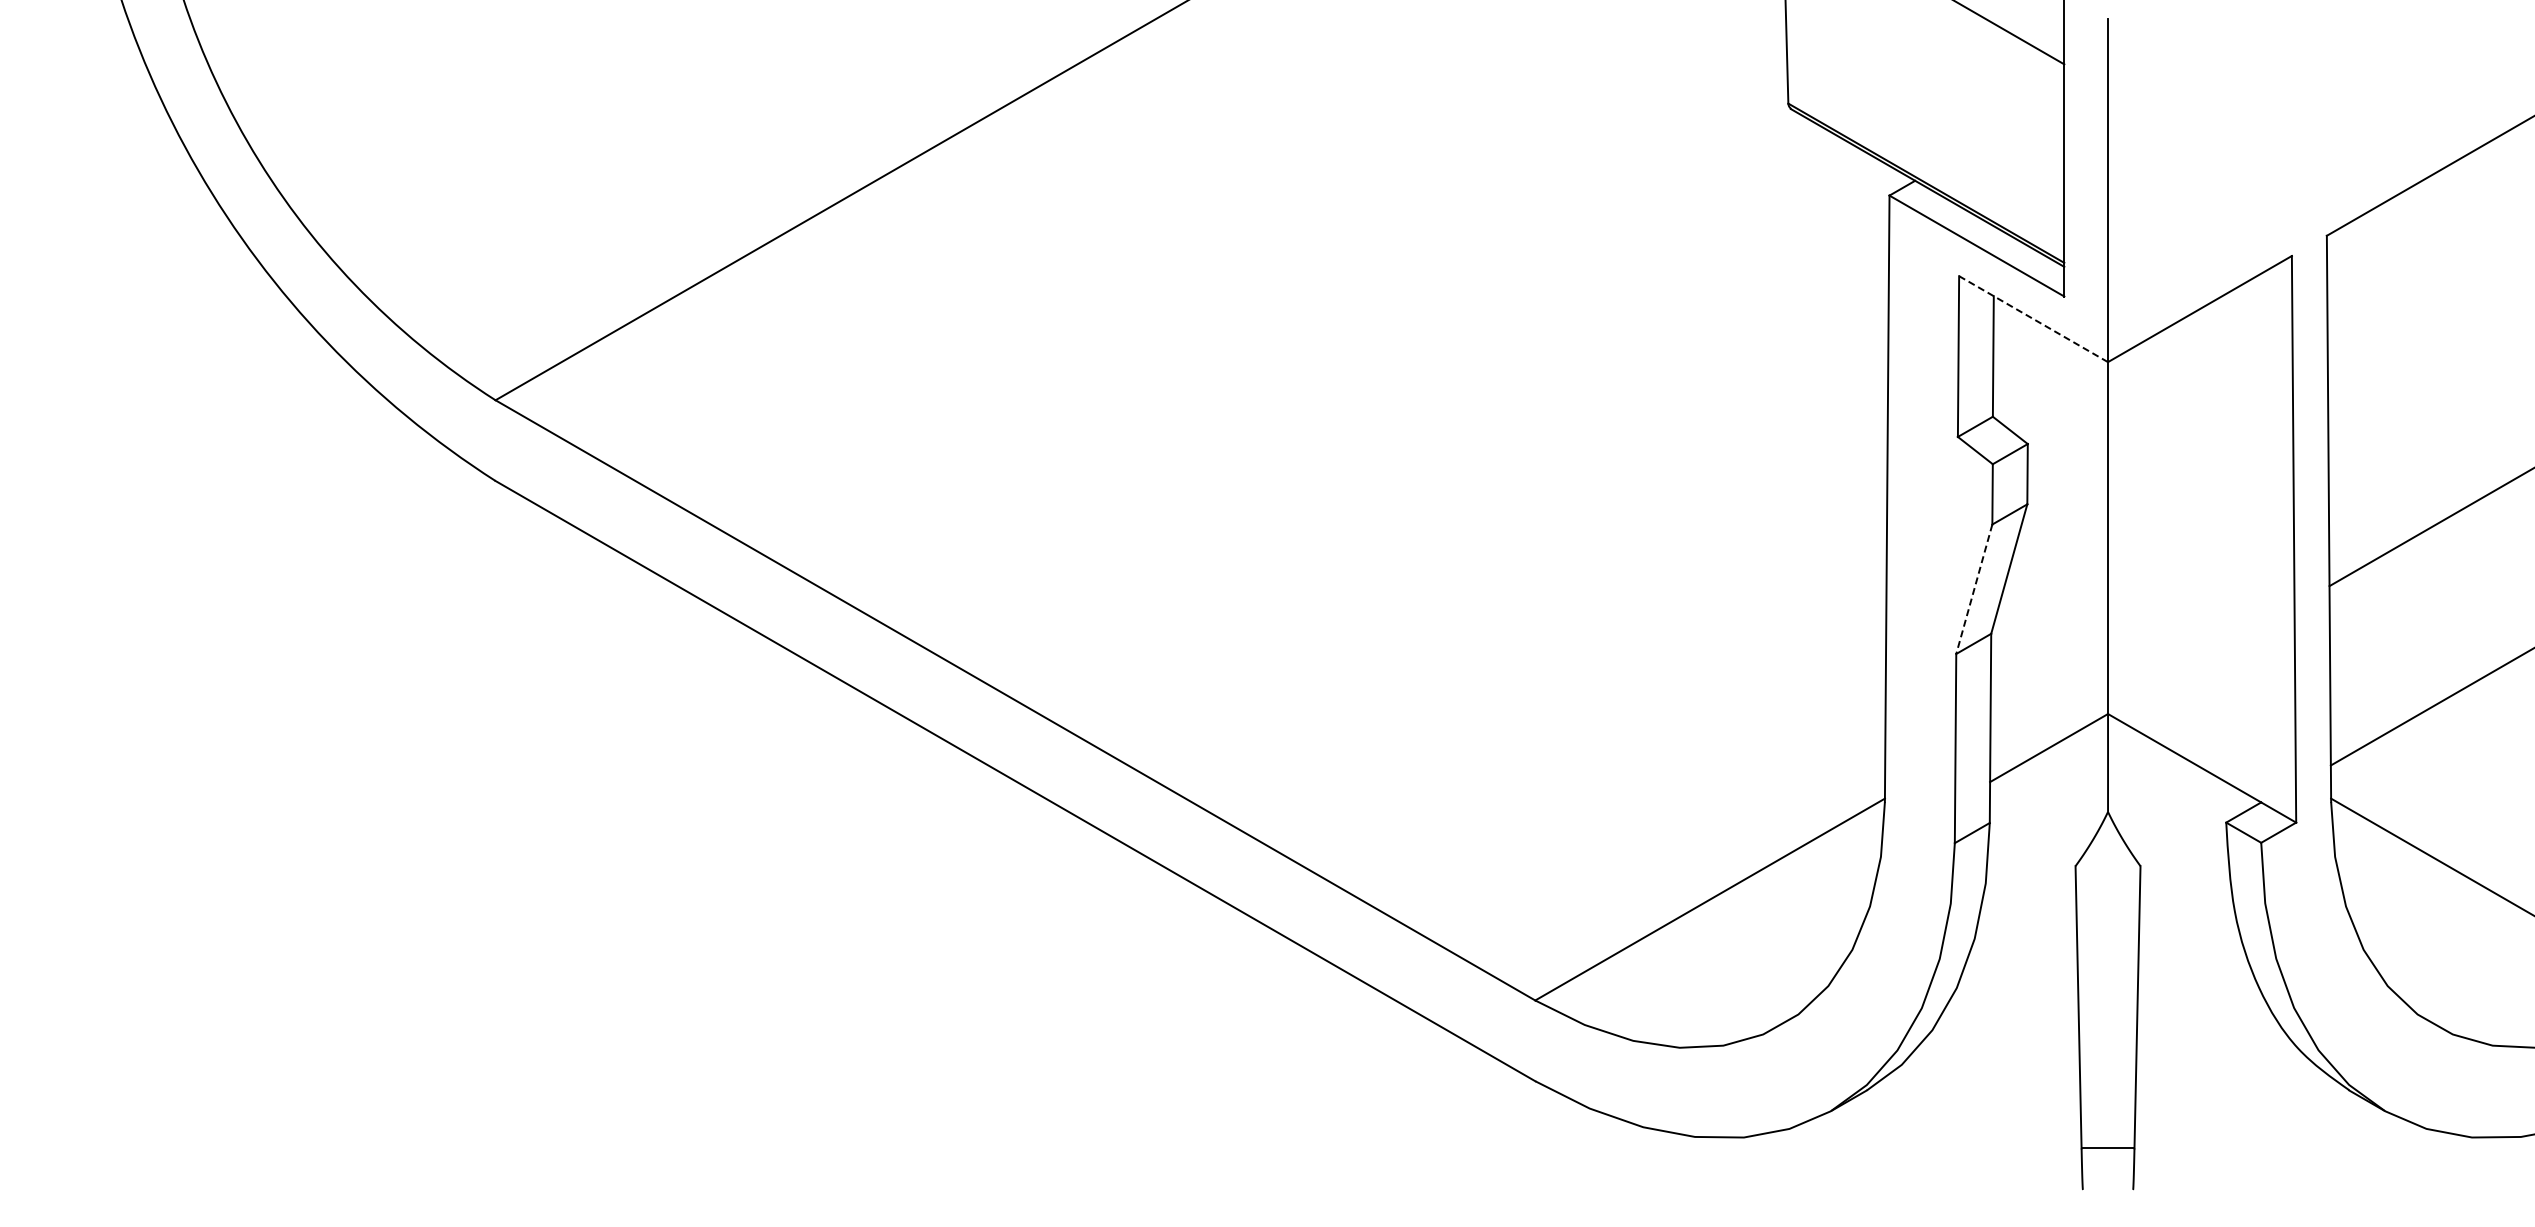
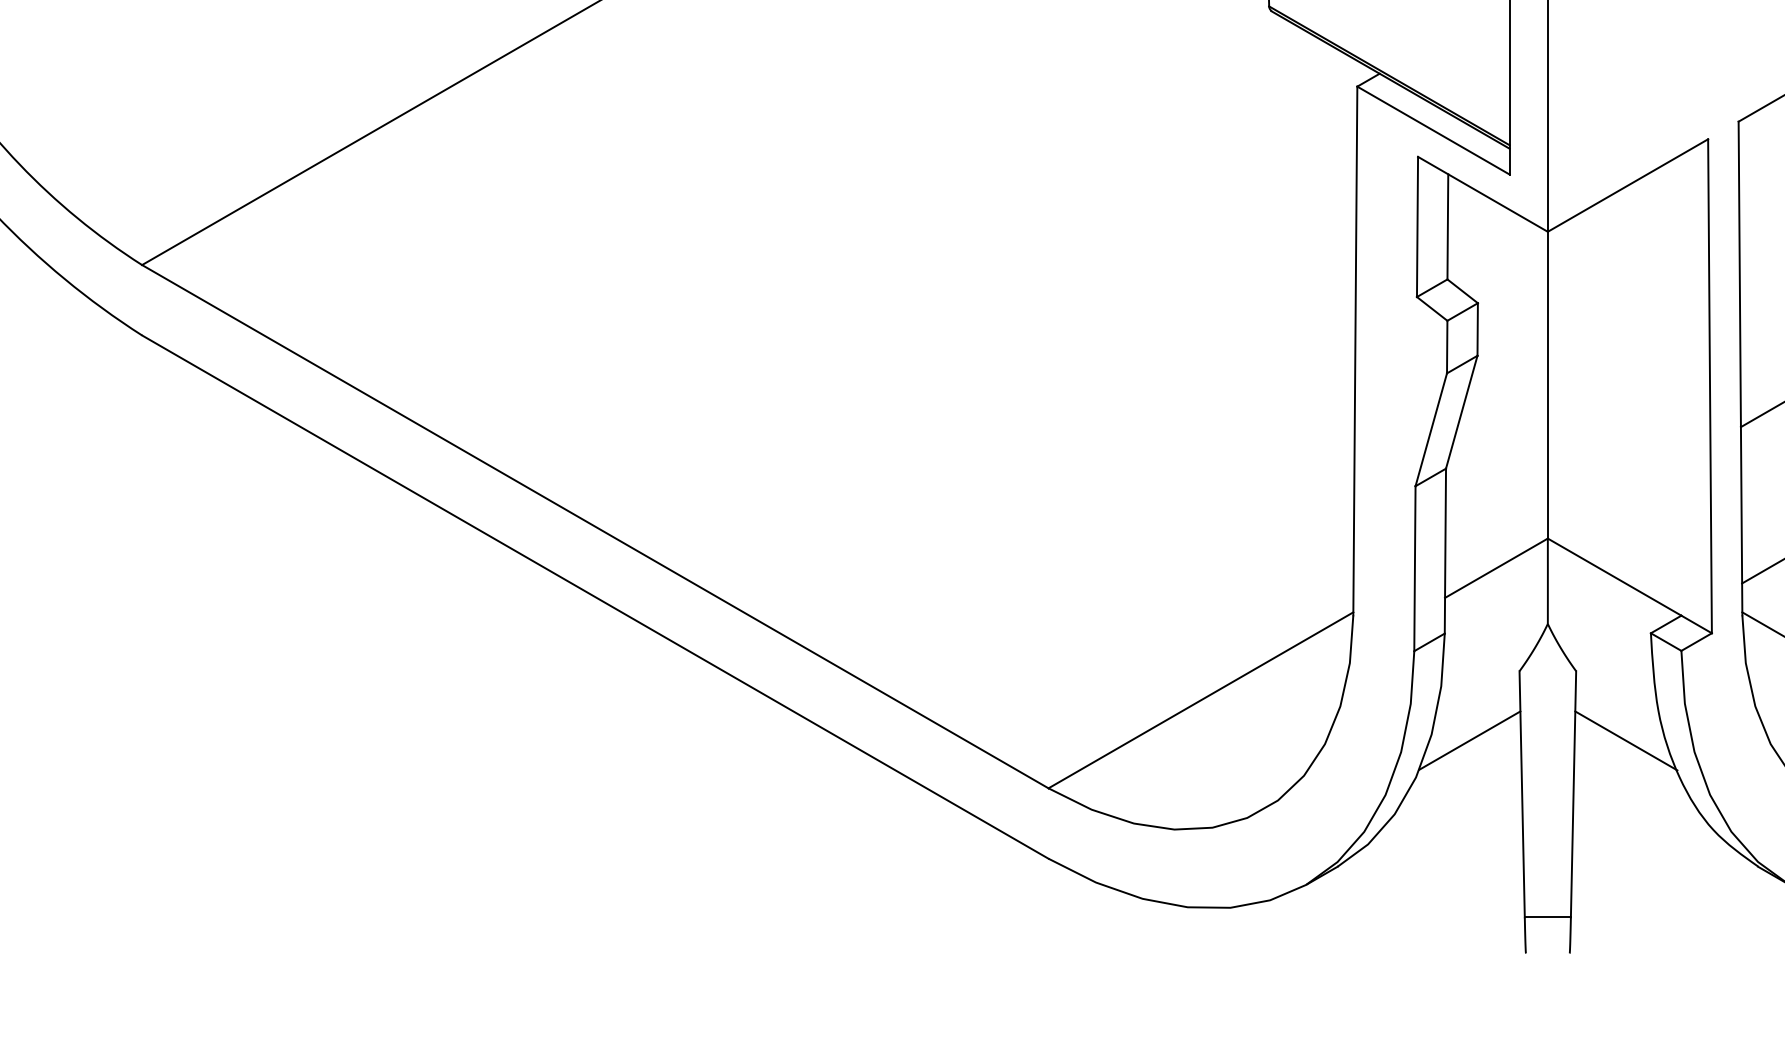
line: (2033, 319) -> (1482, 194), dashed -> solid
line: (1974, 589) -> (1431, 430), dashed -> solid
line: (2018, 945) -> (1469, 740), added
line: (2197, 945) -> (1625, 740), added

